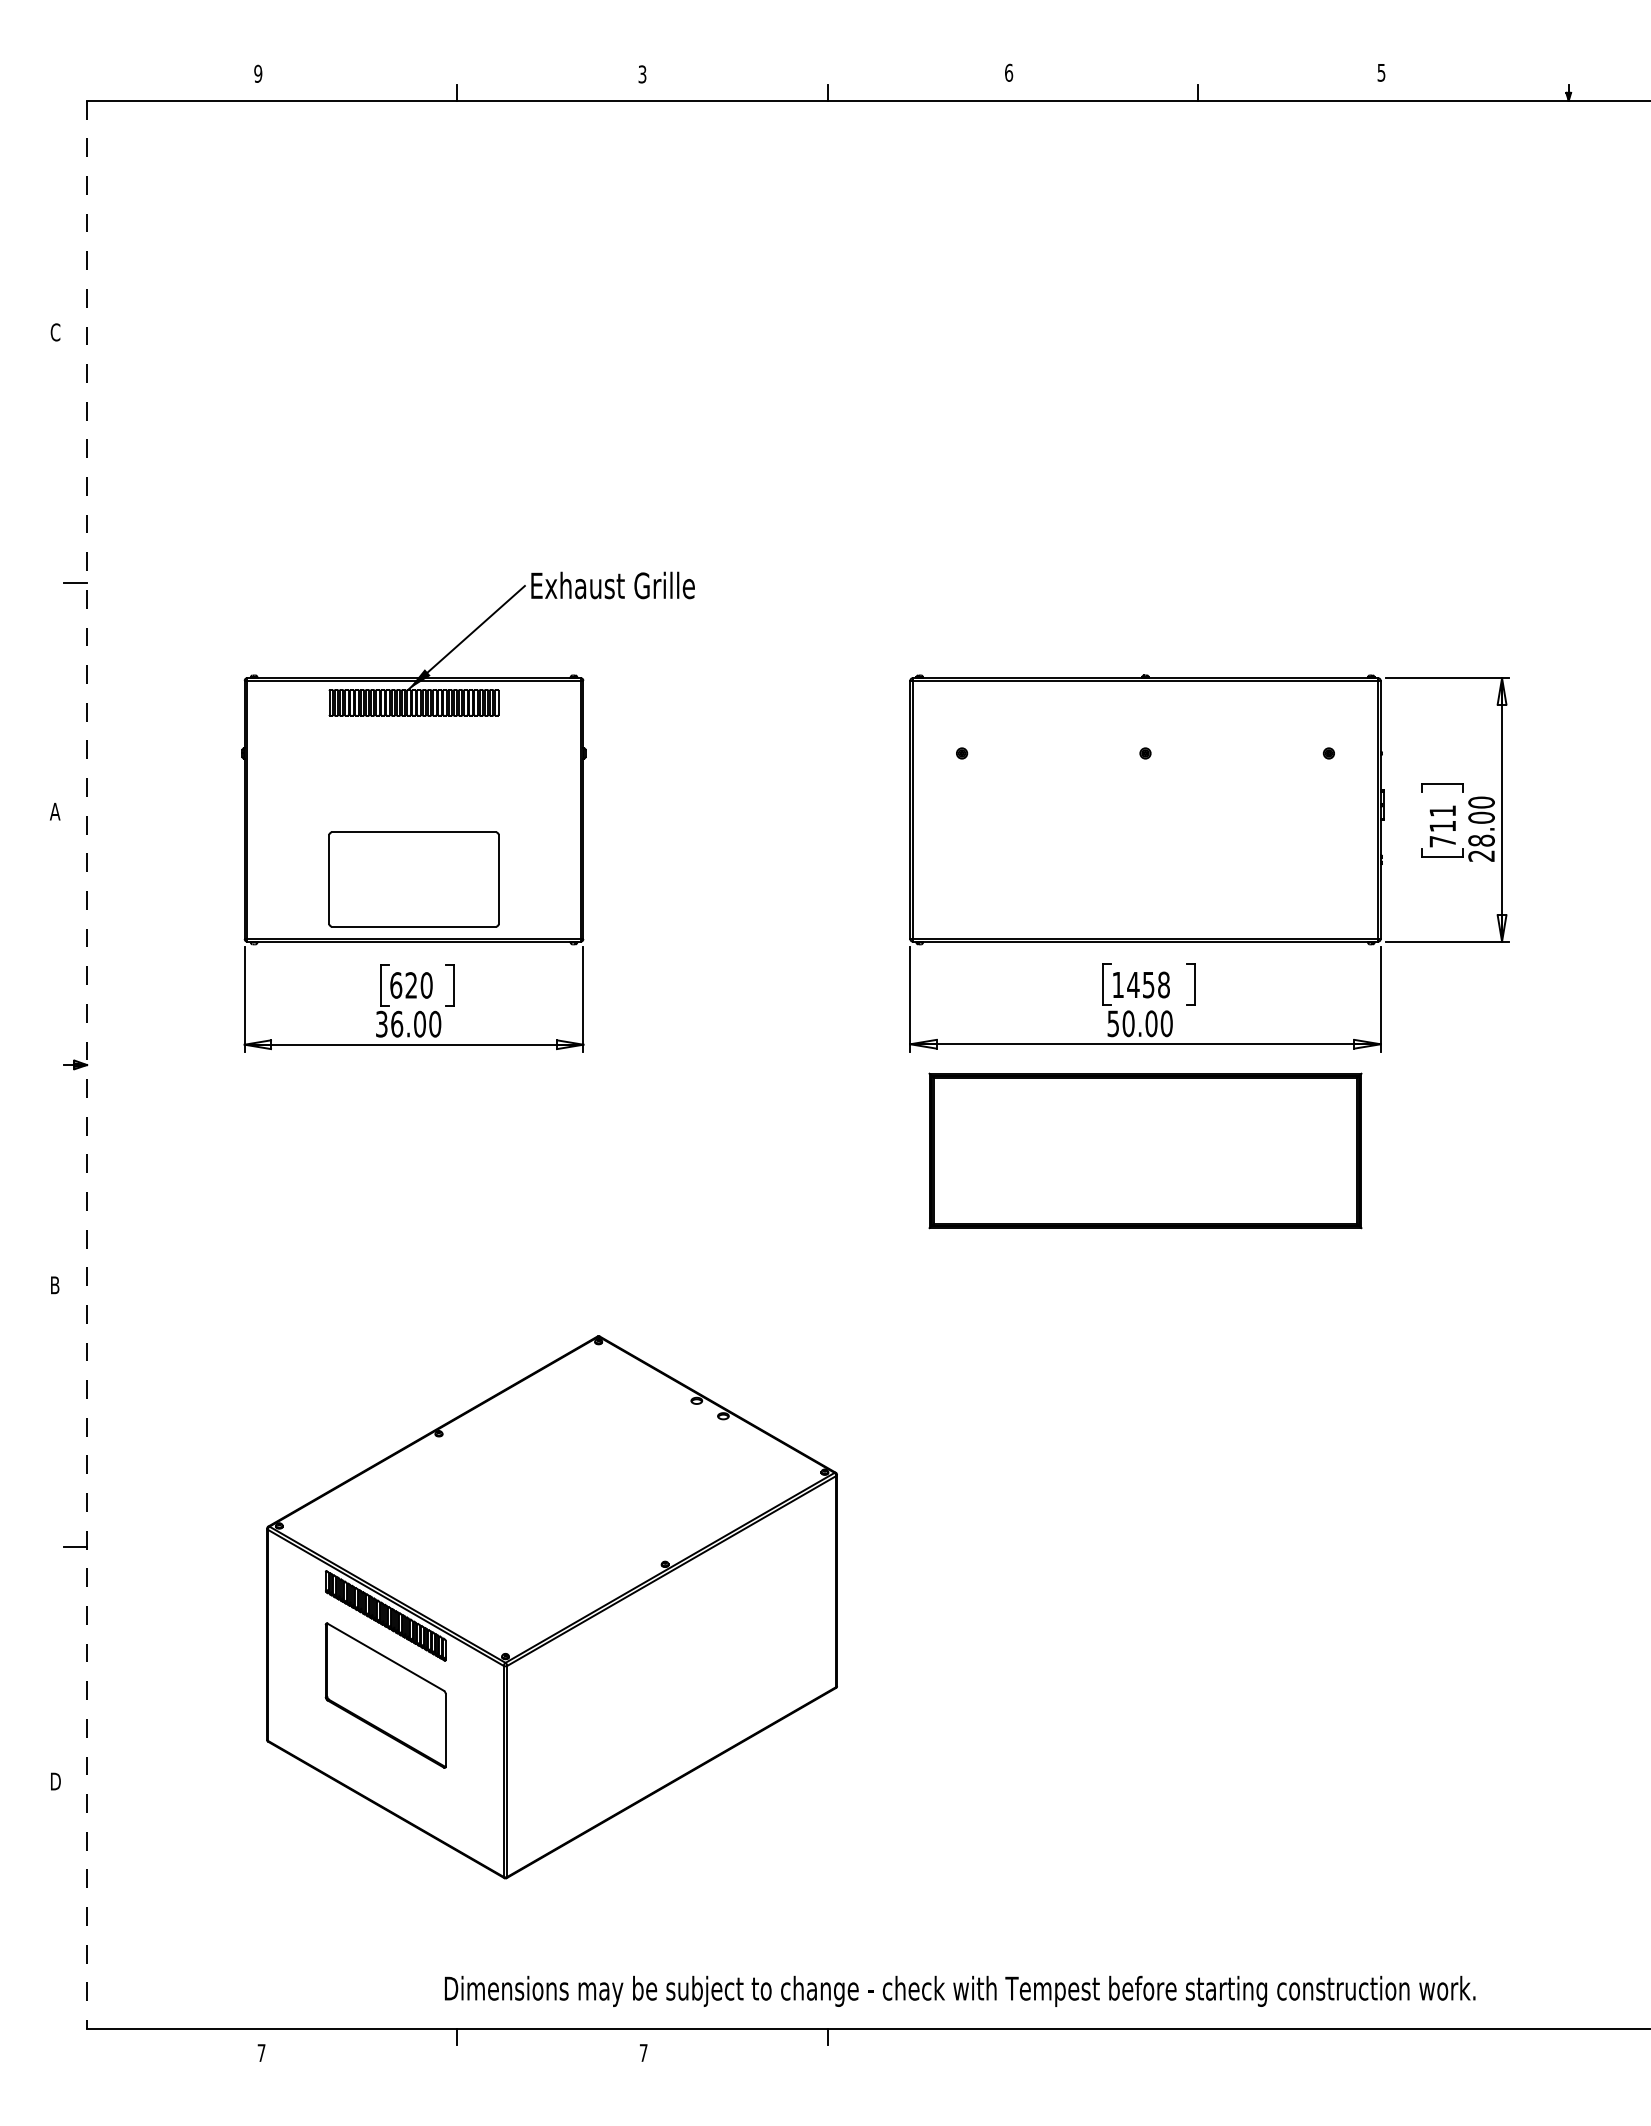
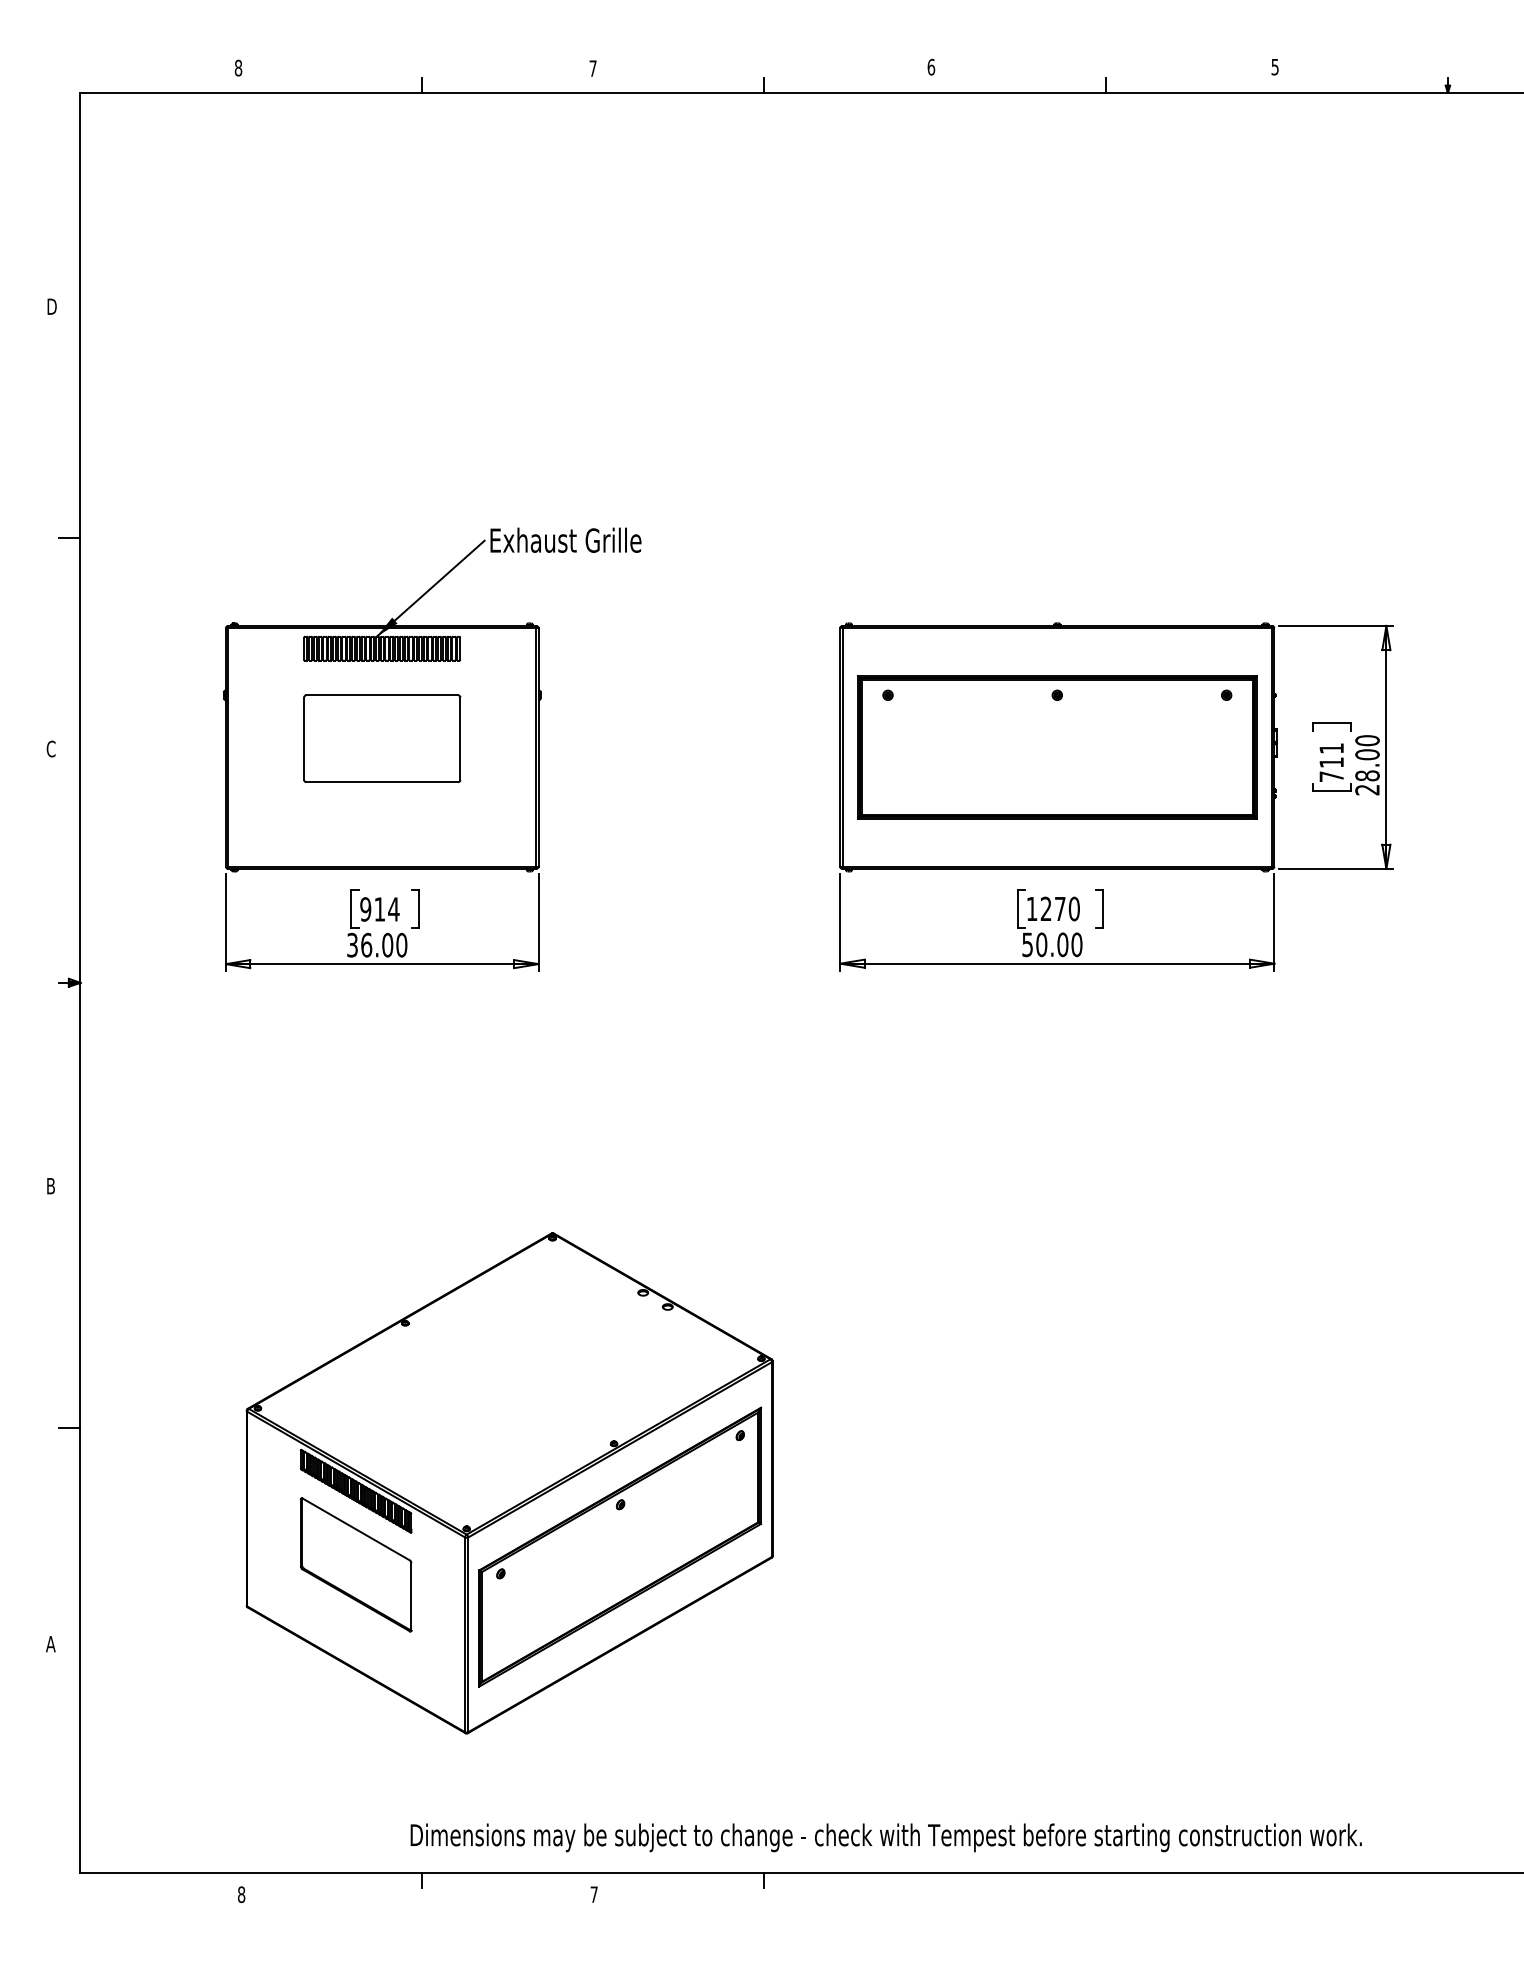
text: (258, 73) -> (238, 67), 9 -> 8
text: (642, 74) -> (593, 68), 3 -> 7
text: (55, 332) -> (51, 306), C -> D
text: (54, 811) -> (50, 748), A -> C
part: (413, 879) -> (381, 738), moved
text: (1148, 984) -> (1060, 908), 1458 -> 1270
text: (411, 985) -> (379, 909), 620 -> 914
line: (87, 1065) -> (80, 983), dashed -> solid
part: (1145, 1150) -> (1057, 747), moved
part: (671, 1676) -> (619, 1547), added
text: (54, 1781) -> (50, 1644), D -> A
text: (261, 2053) -> (241, 1895), 7 -> 8

